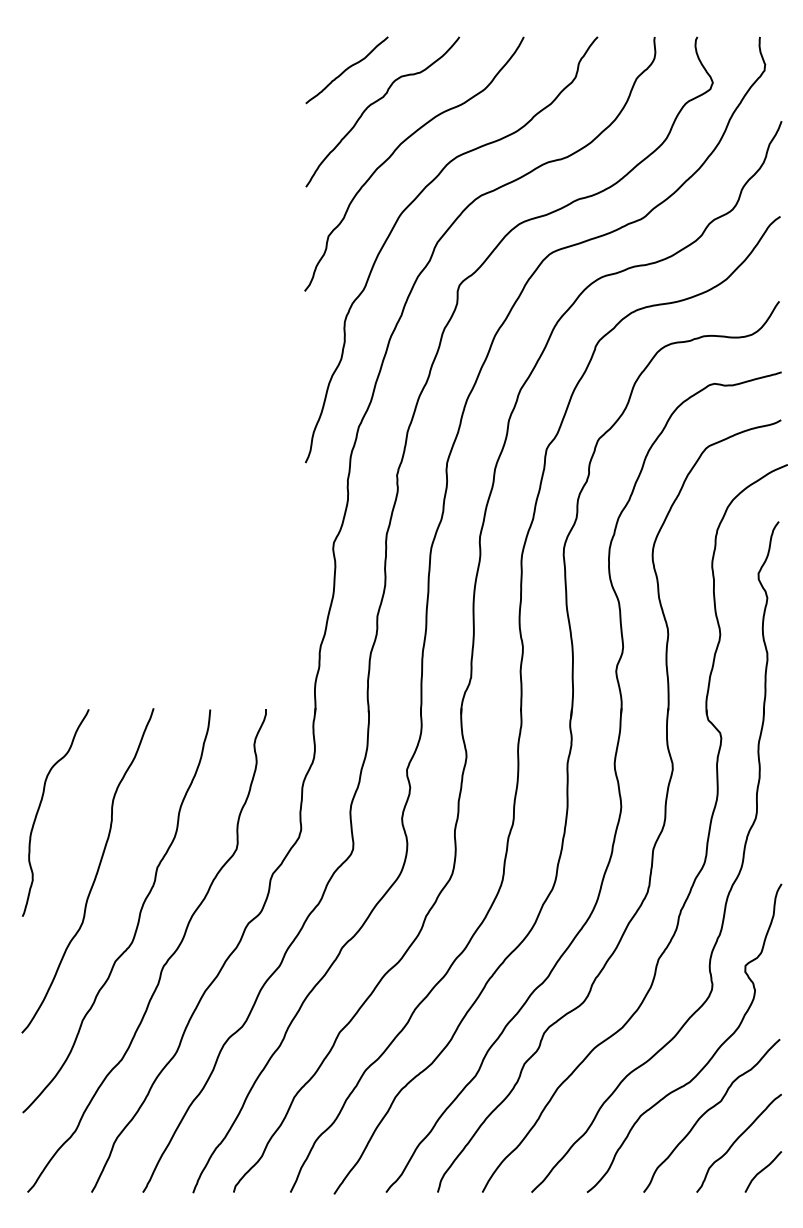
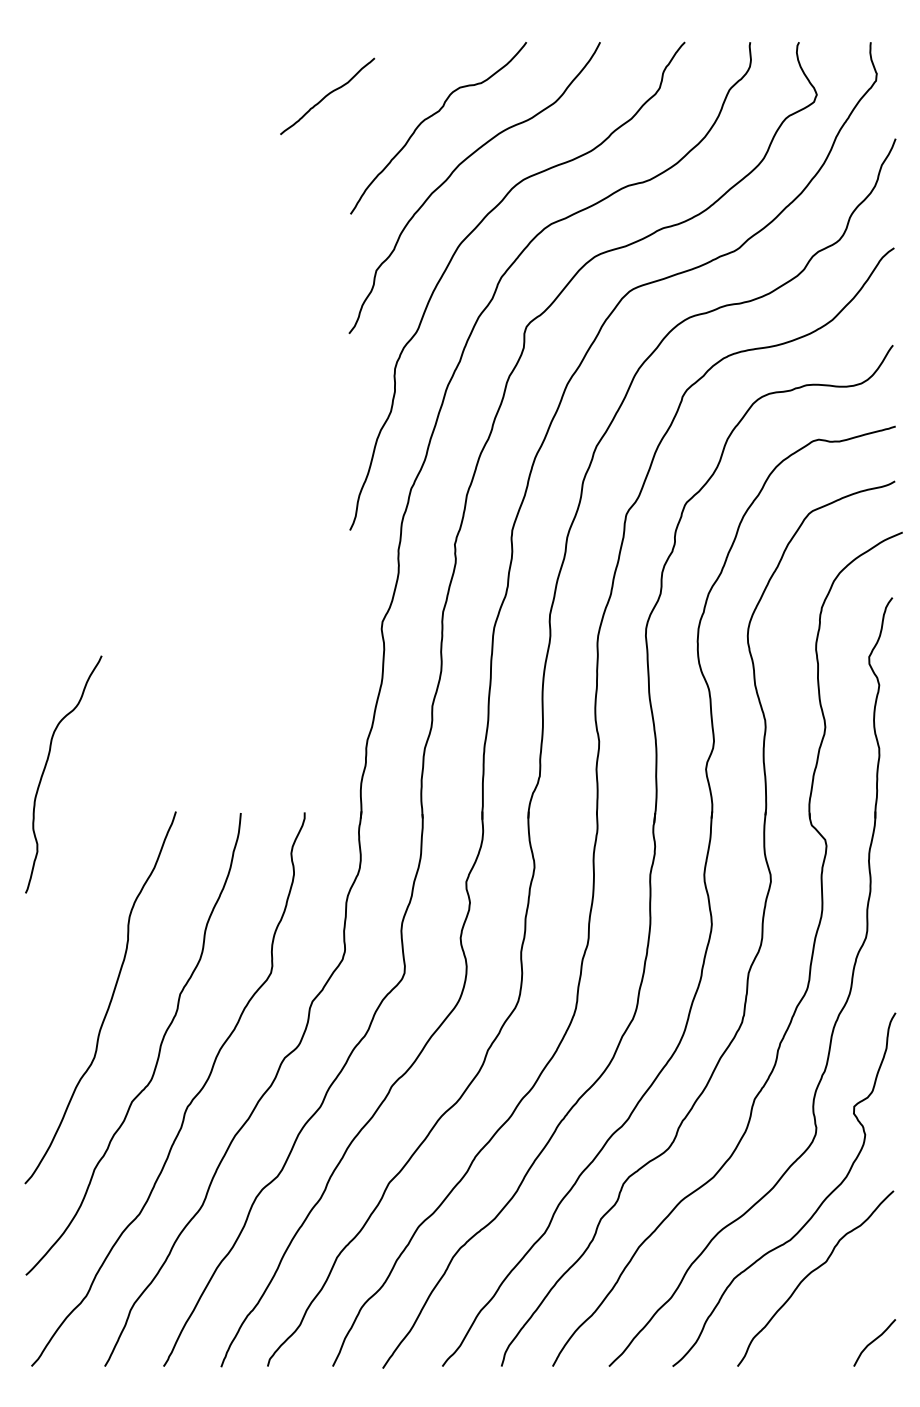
curve: (346, 69) -> (327, 95), moved
curve: (39, 808) -> (45, 769), moved
curve: (737, 1141) -> (844, 1307), removed

